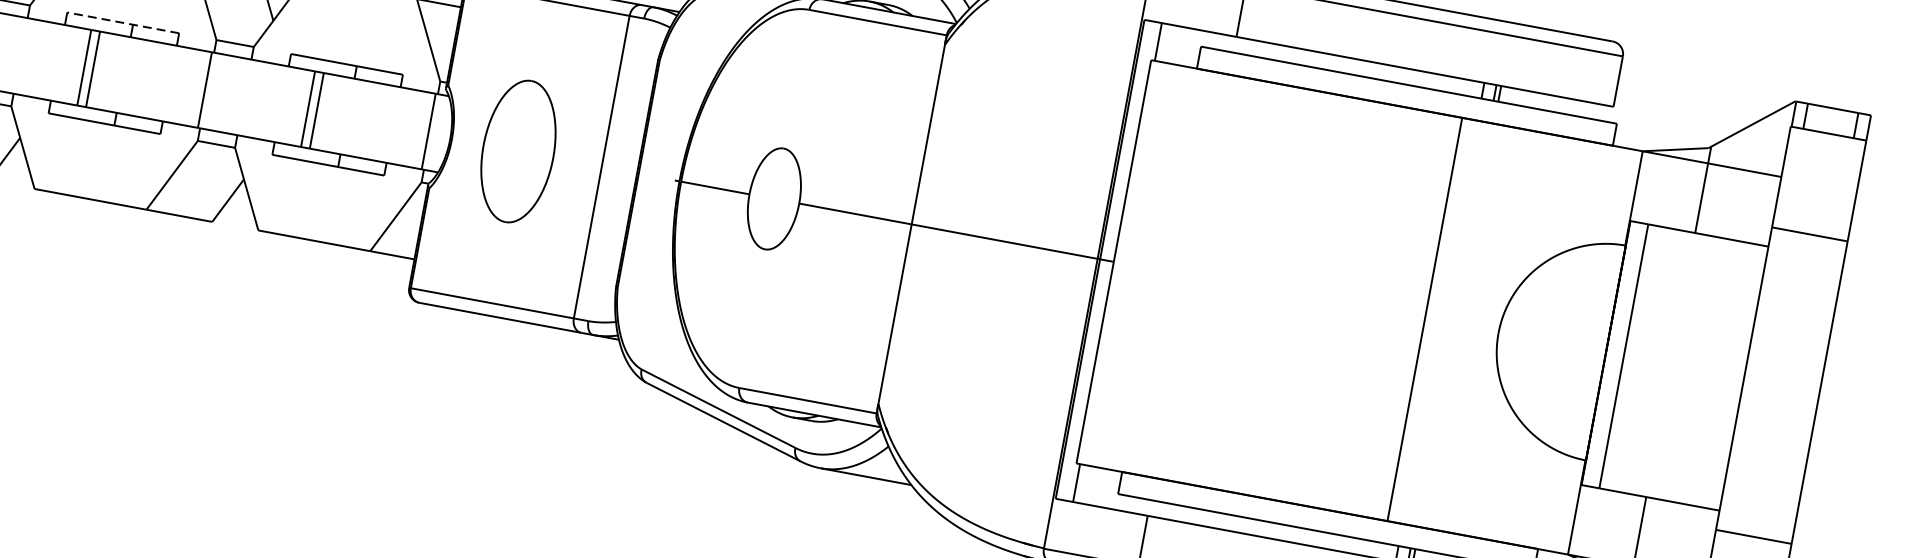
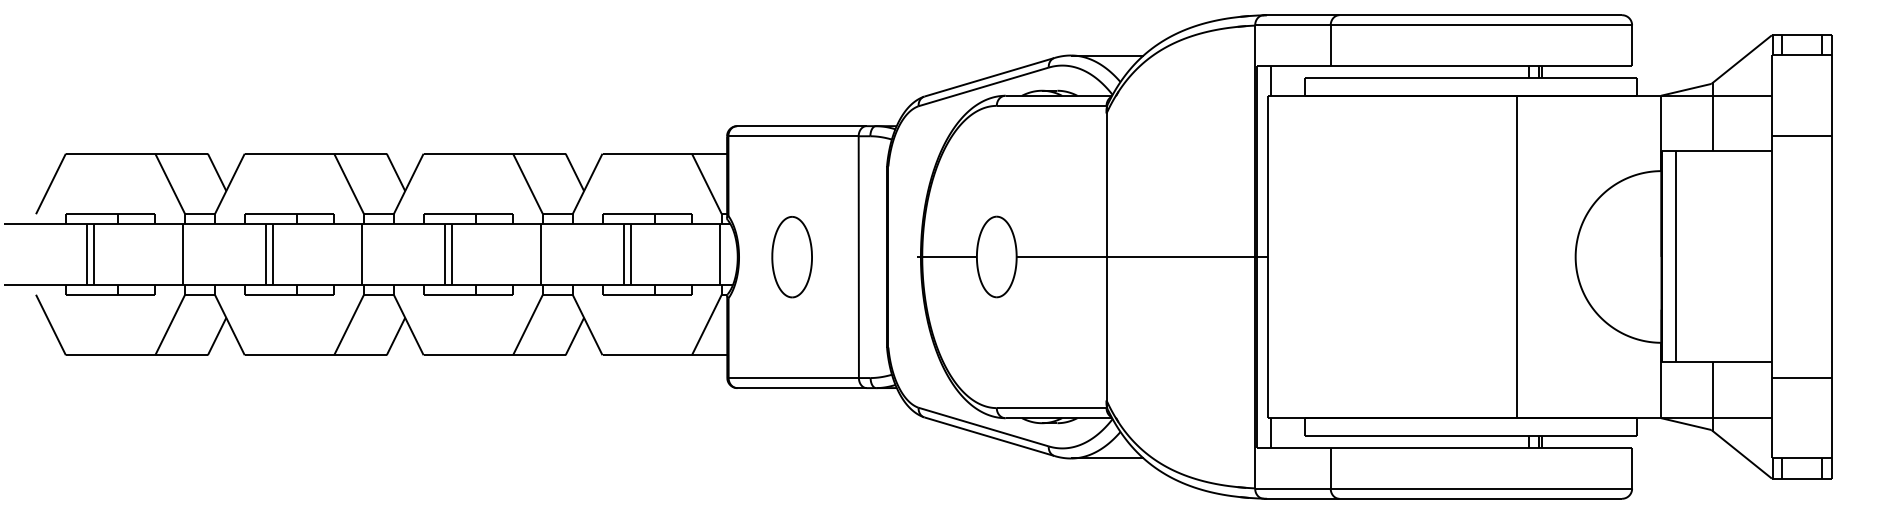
line: (123, 23) -> (468, 214), dashed -> solid
part: (517, 151) -> (791, 257), size x0.71

